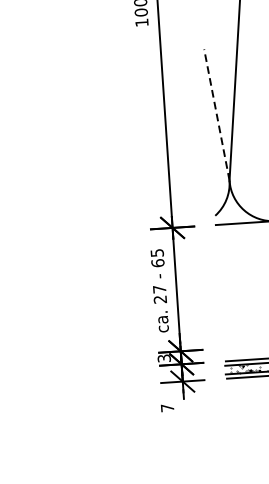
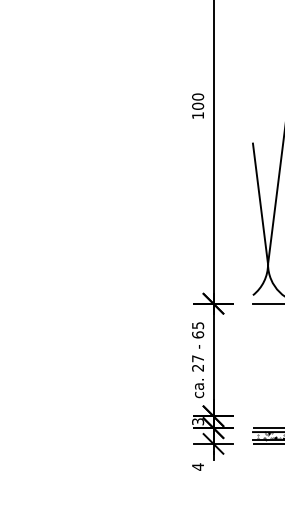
line: (216, 114) -> (260, 203), dashed -> solid
text: (166, 407) -> (197, 466), 7 -> 4

